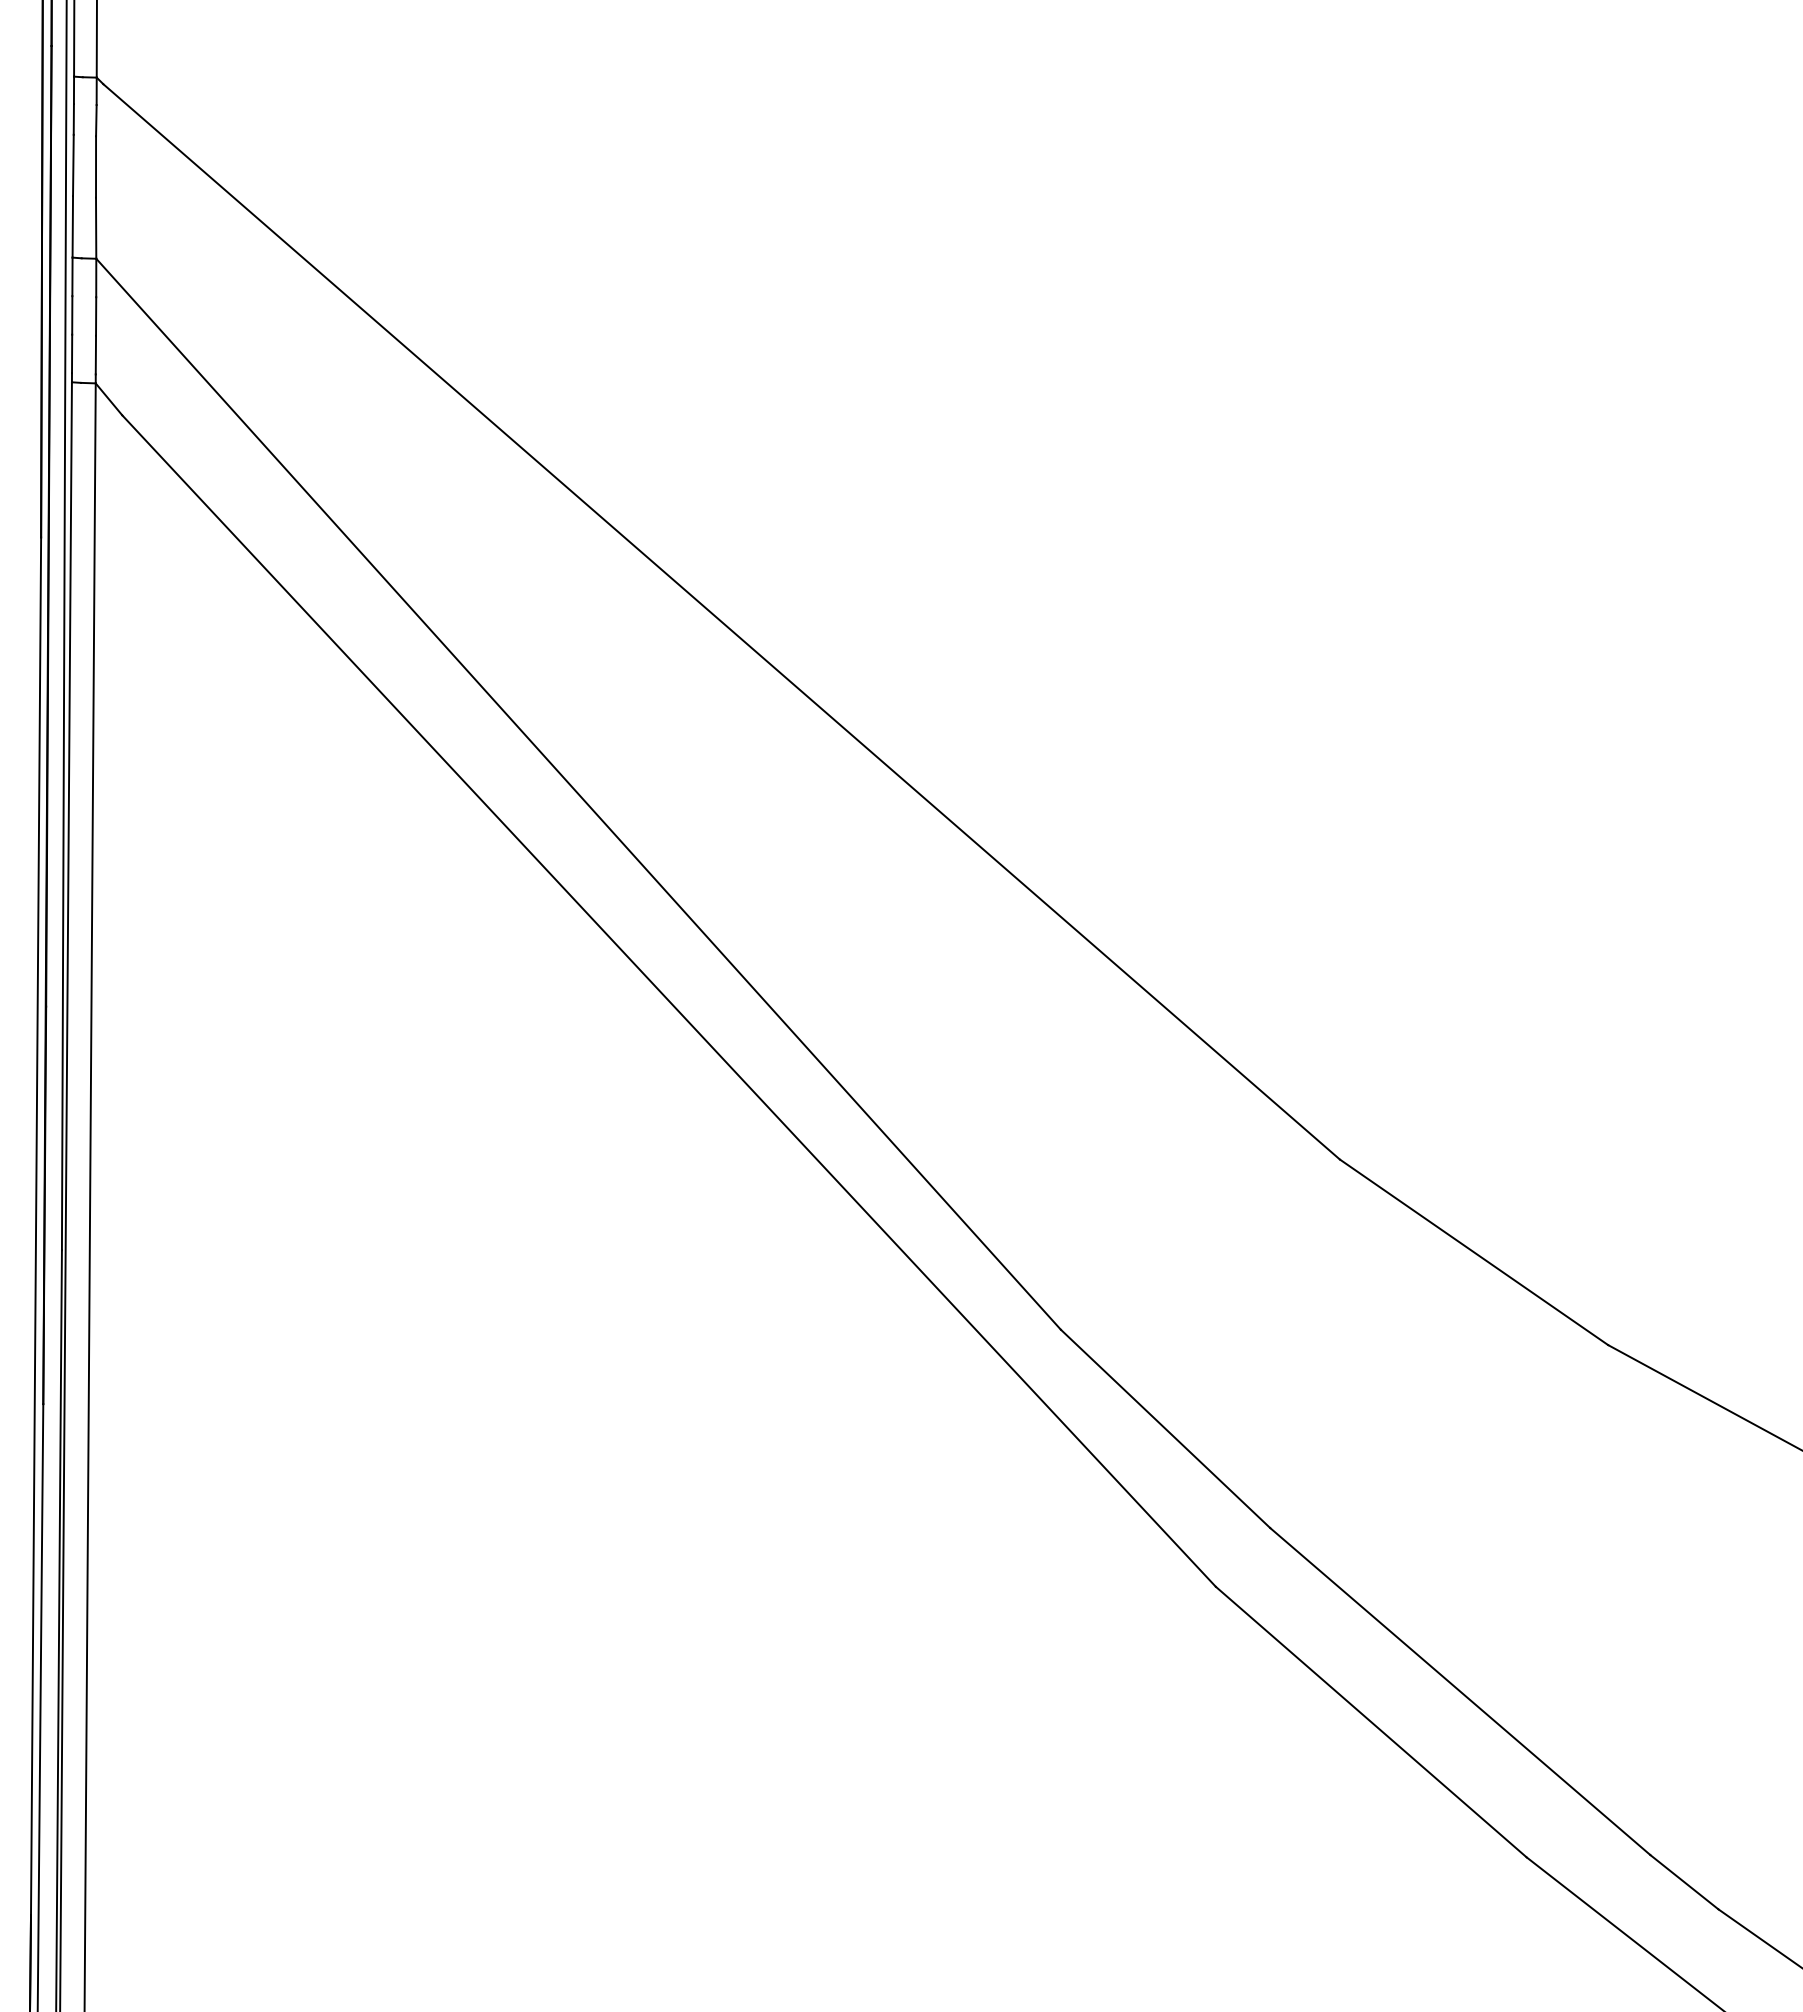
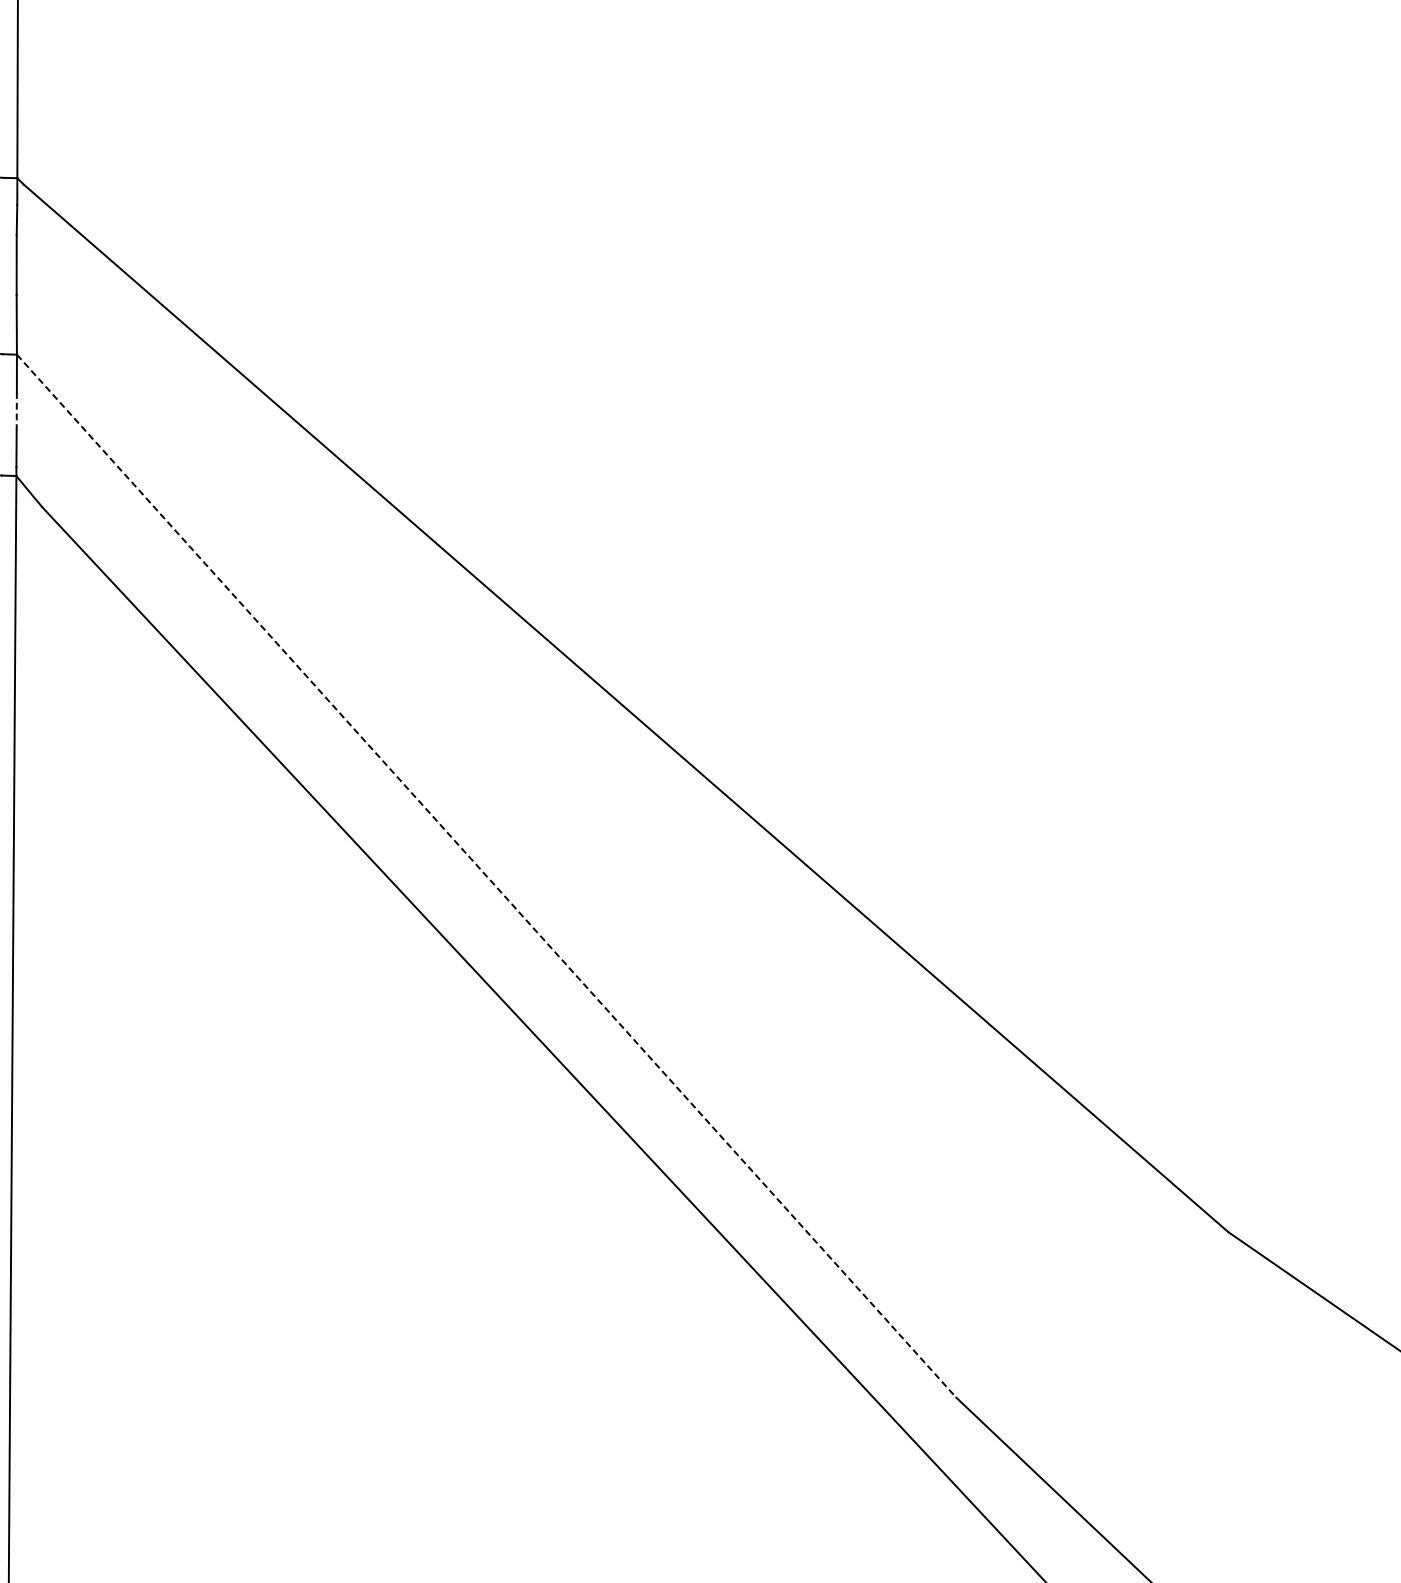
line: (96, 317) -> (17, 411), solid -> dashed
line: (578, 794) -> (486, 876), solid -> dashed

